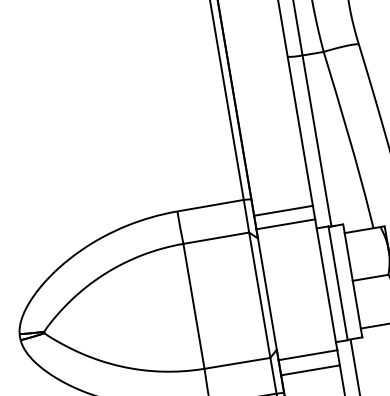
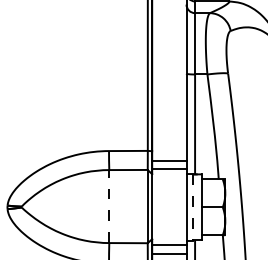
line: (338, 283) -> (193, 207), solid -> dashed
line: (194, 306) -> (109, 206), solid -> dashed

